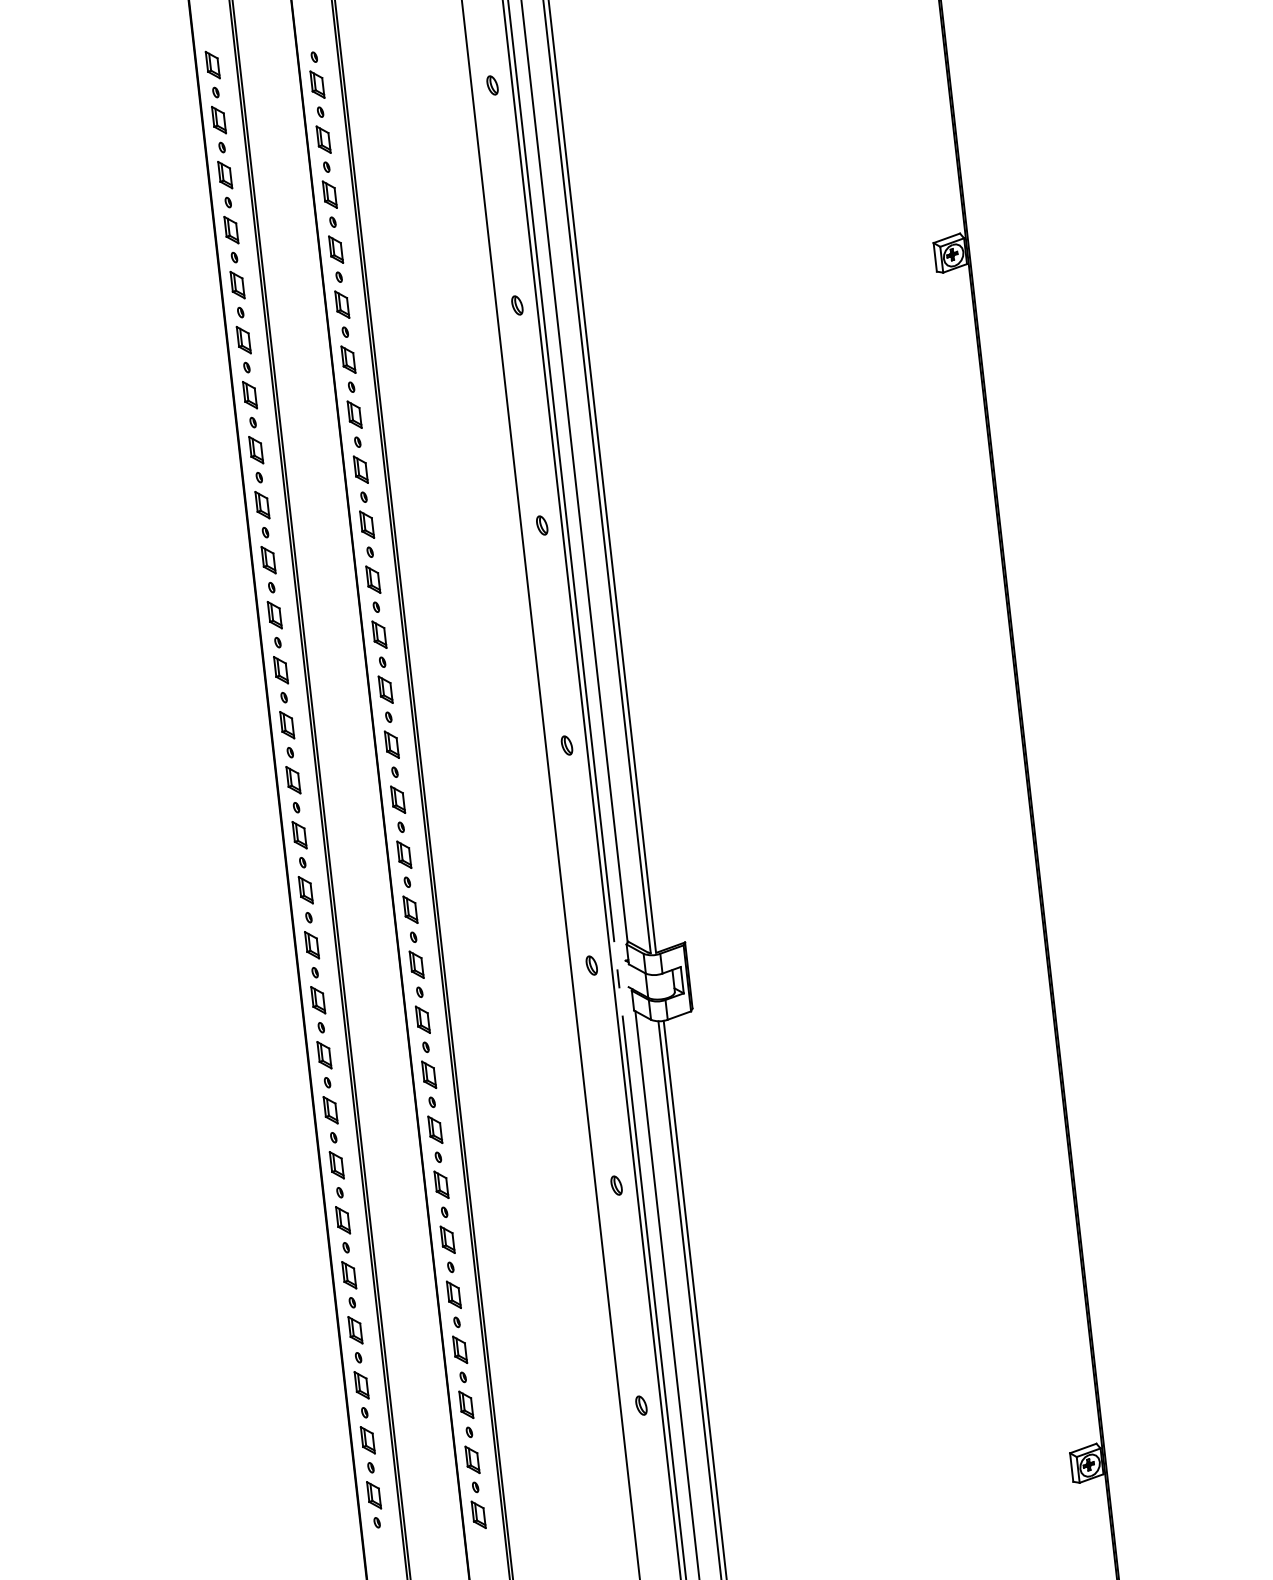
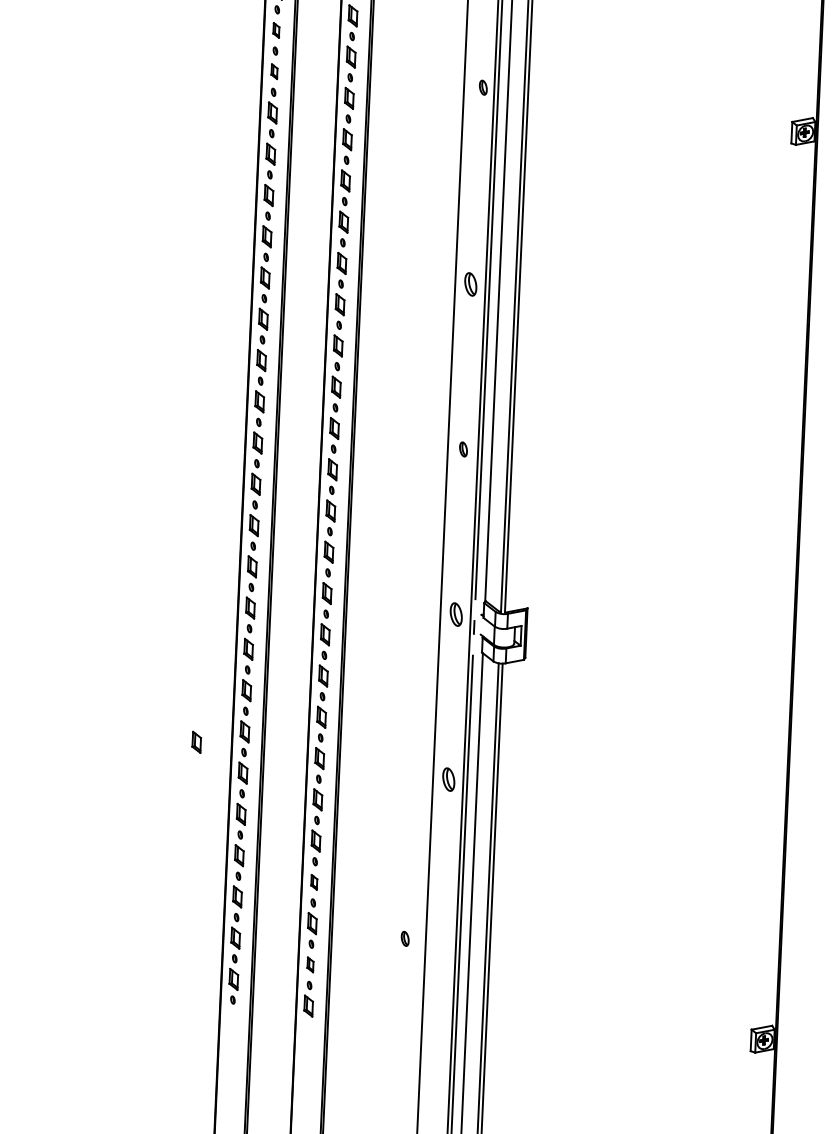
part: (231, 229) -> (276, 30), size x0.7
part: (237, 284) -> (274, 71), size x0.7
part: (517, 305) -> (483, 87), moved
part: (542, 525) -> (471, 284), size x1.6
part: (591, 965) -> (455, 614), size x1.6
part: (616, 1185) -> (448, 779), size x1.6
part: (275, 1189) -> (196, 742), added
part: (460, 1349) -> (314, 882), size x0.7
part: (641, 1405) -> (405, 938), moved
part: (472, 1459) -> (310, 964), size x0.7

